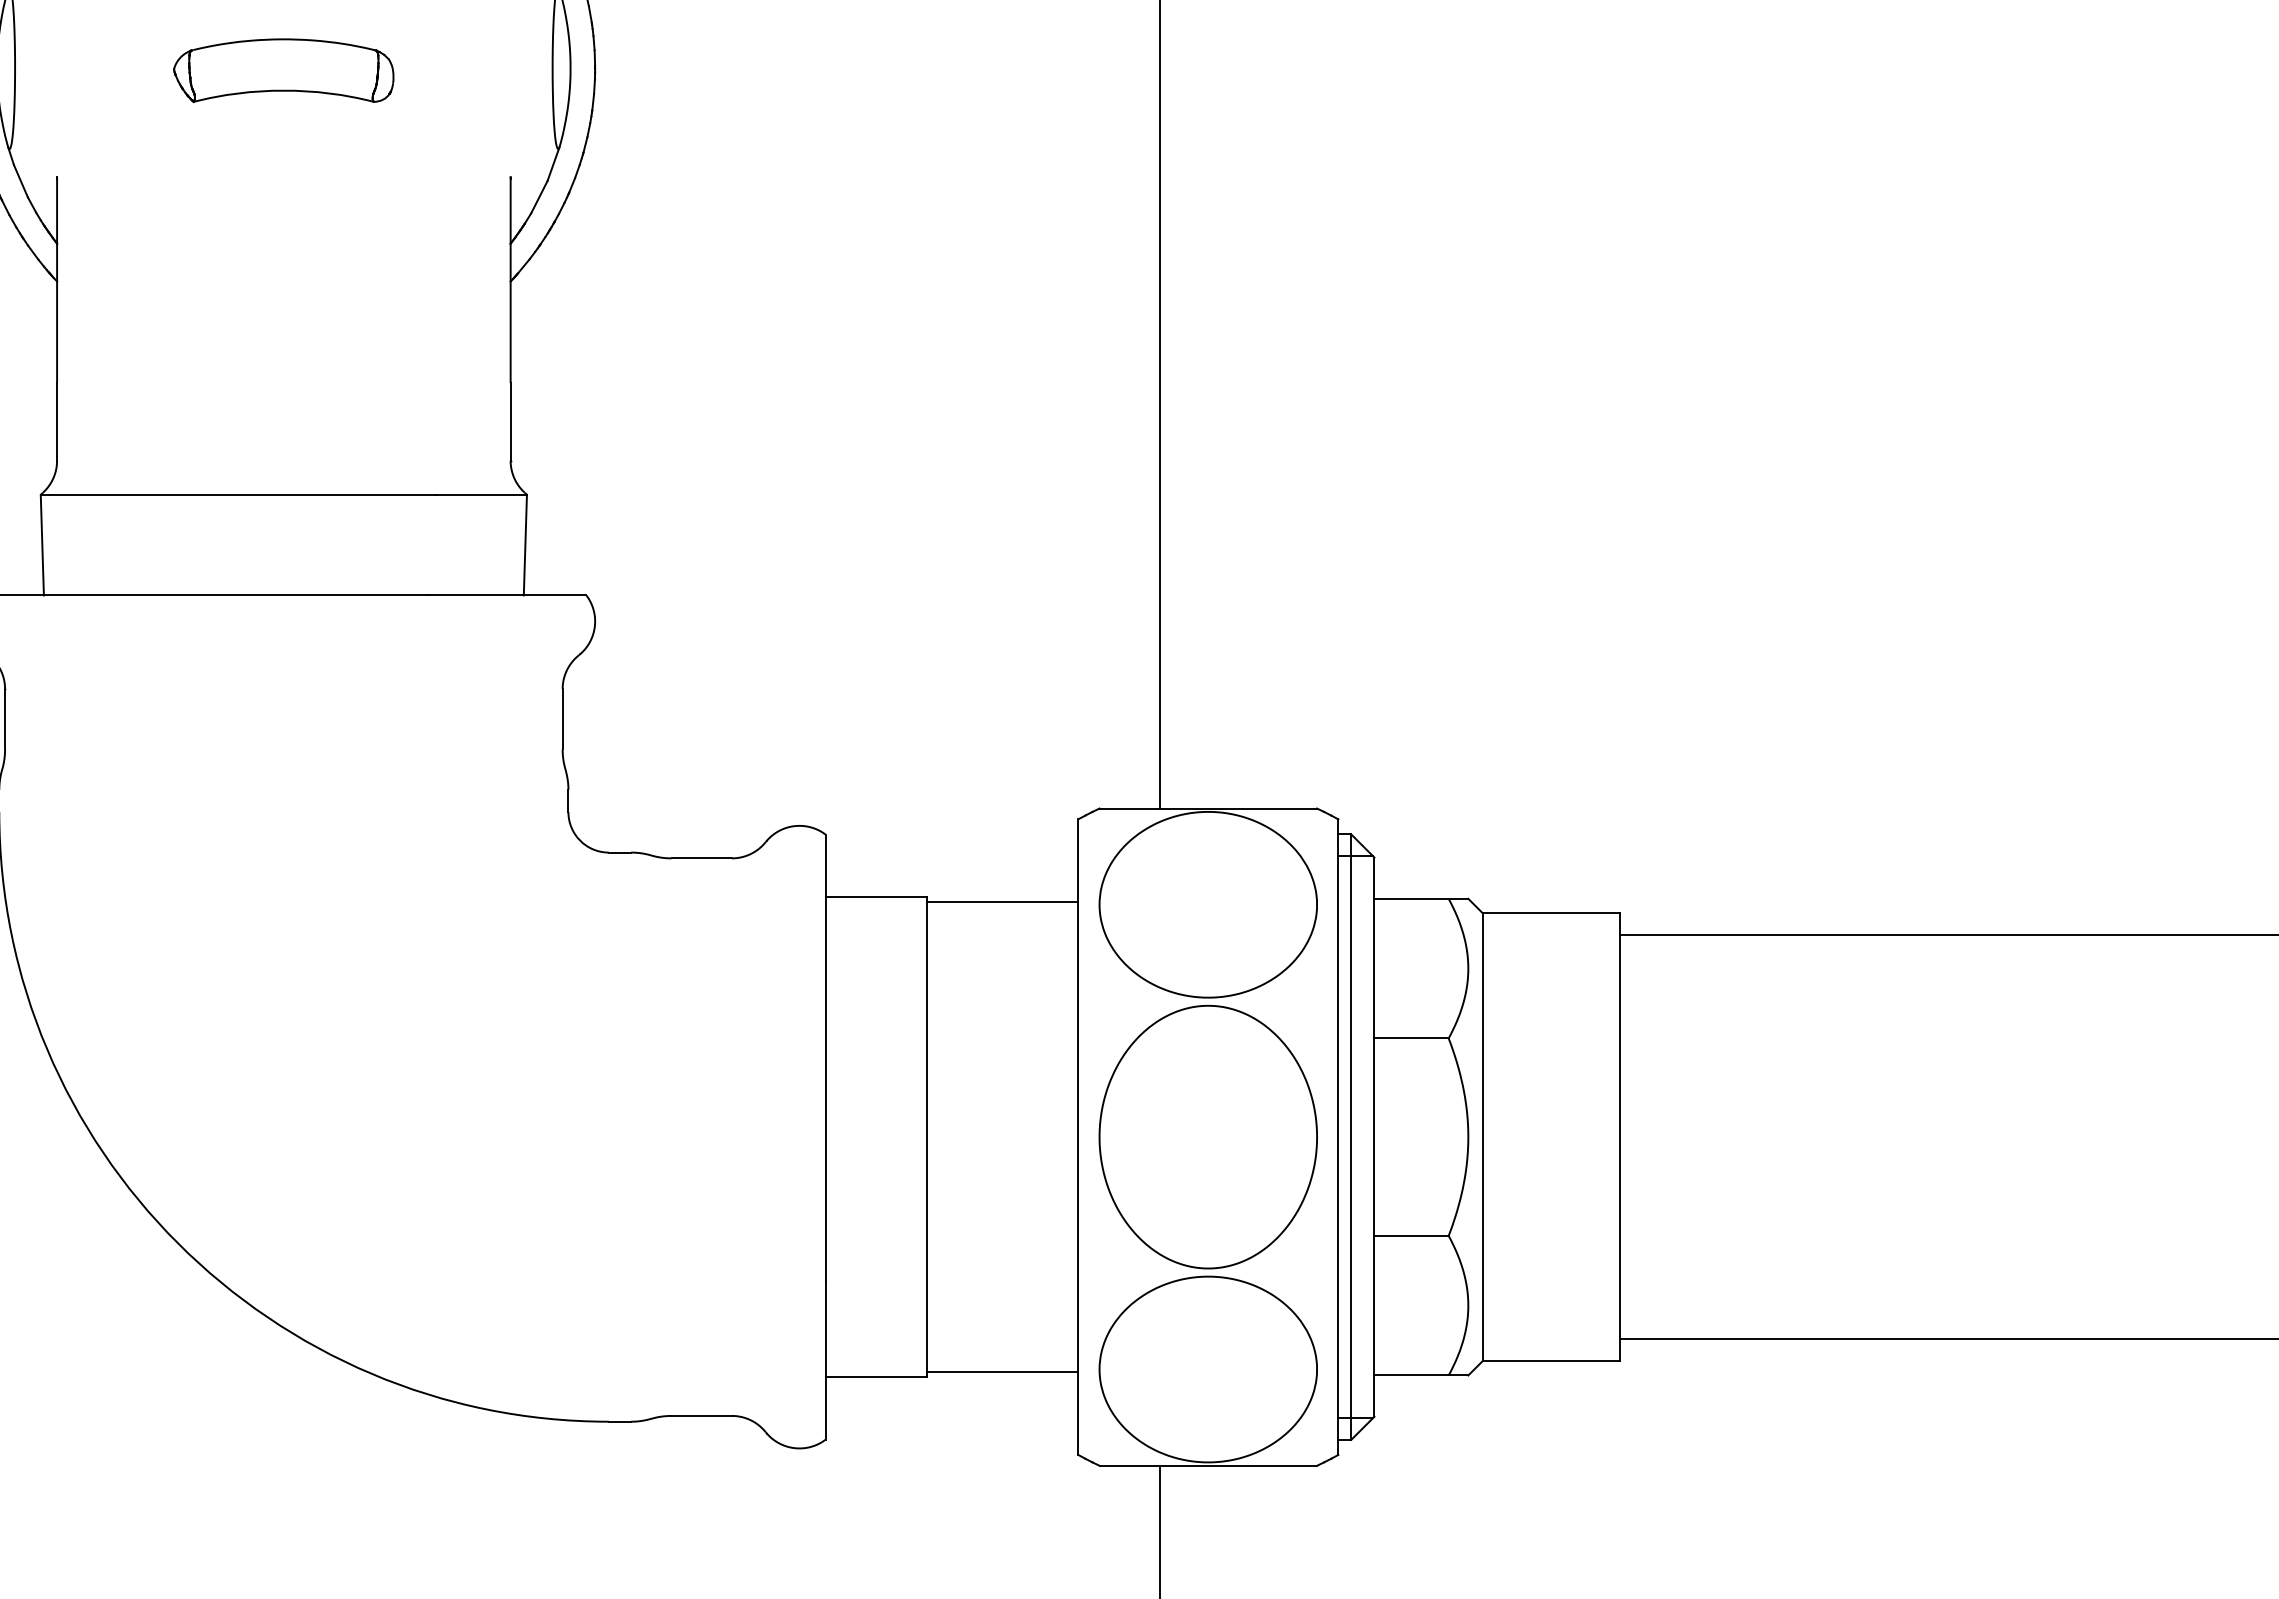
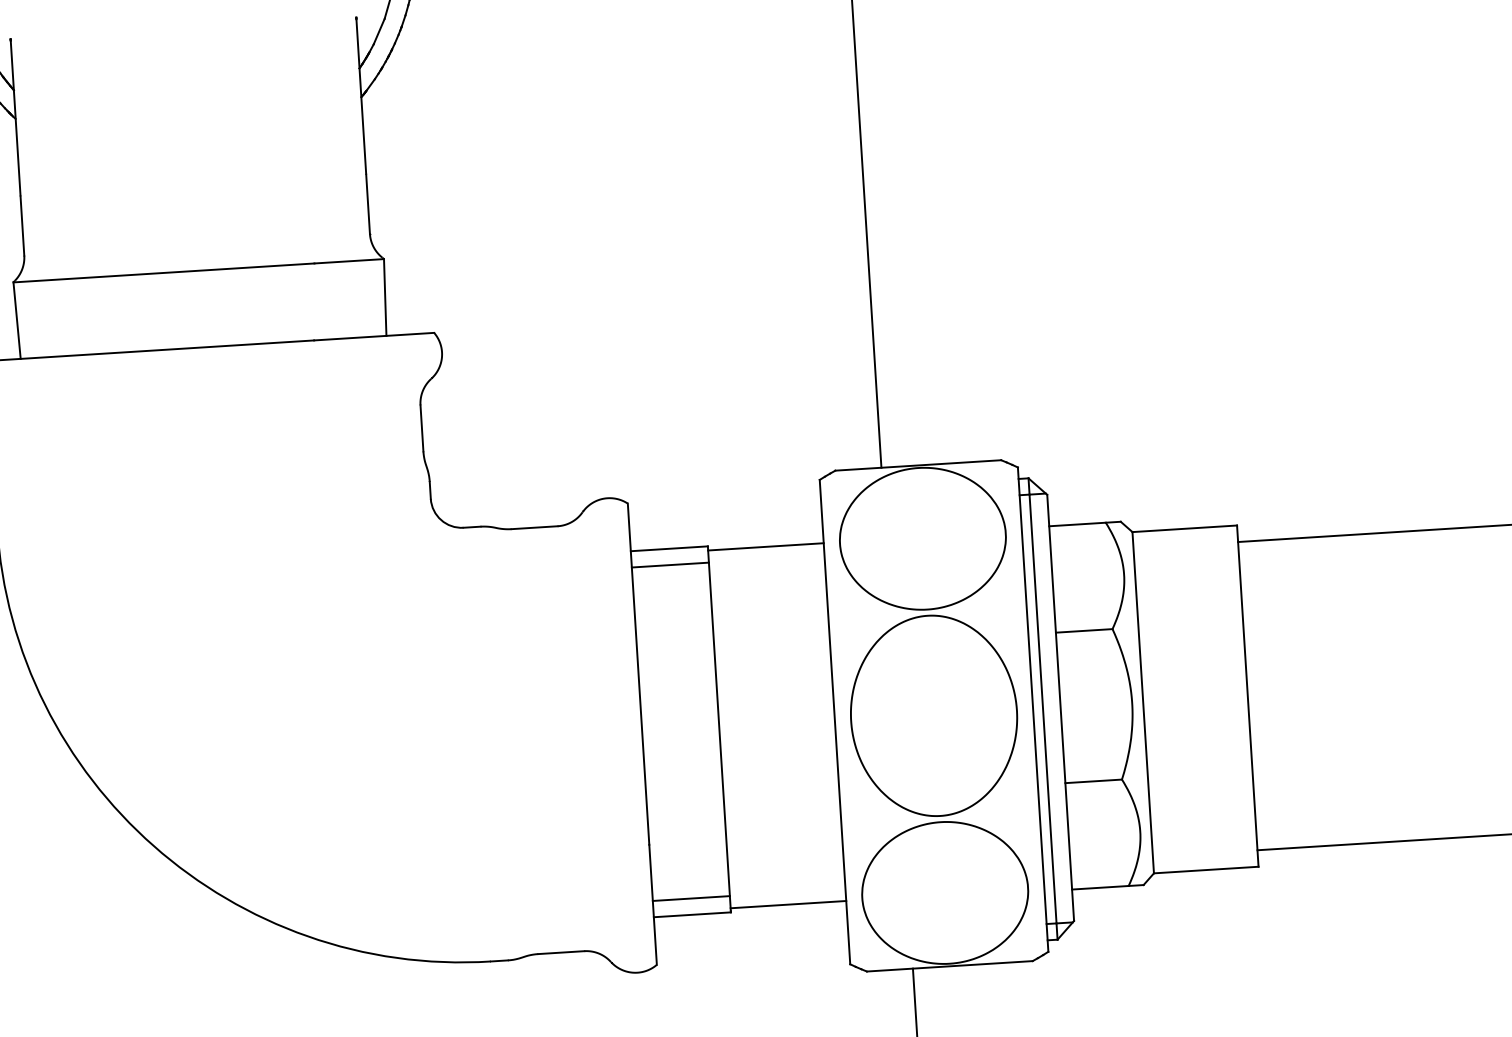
line: (875, 918) -> (669, 565), added
line: (875, 1355) -> (690, 898), added

